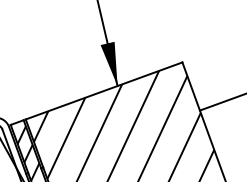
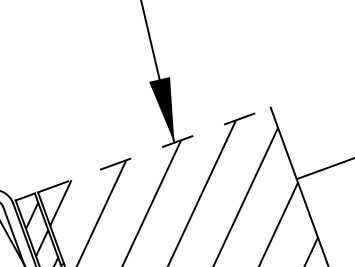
line: (104, 90) -> (154, 149), solid -> dashed

